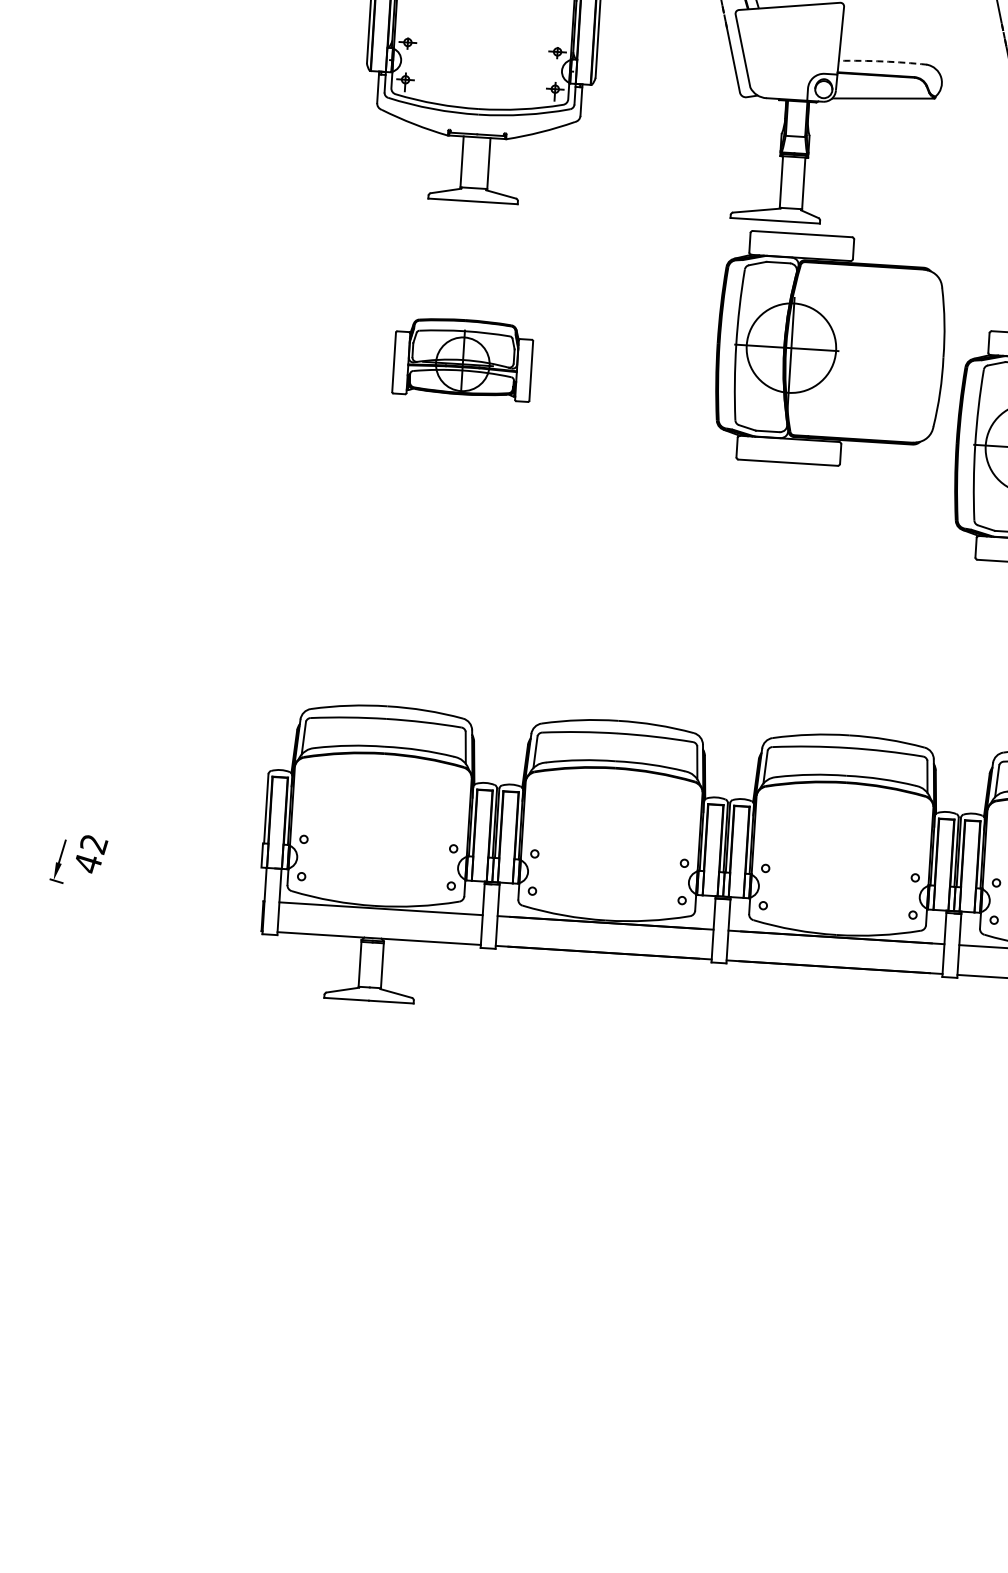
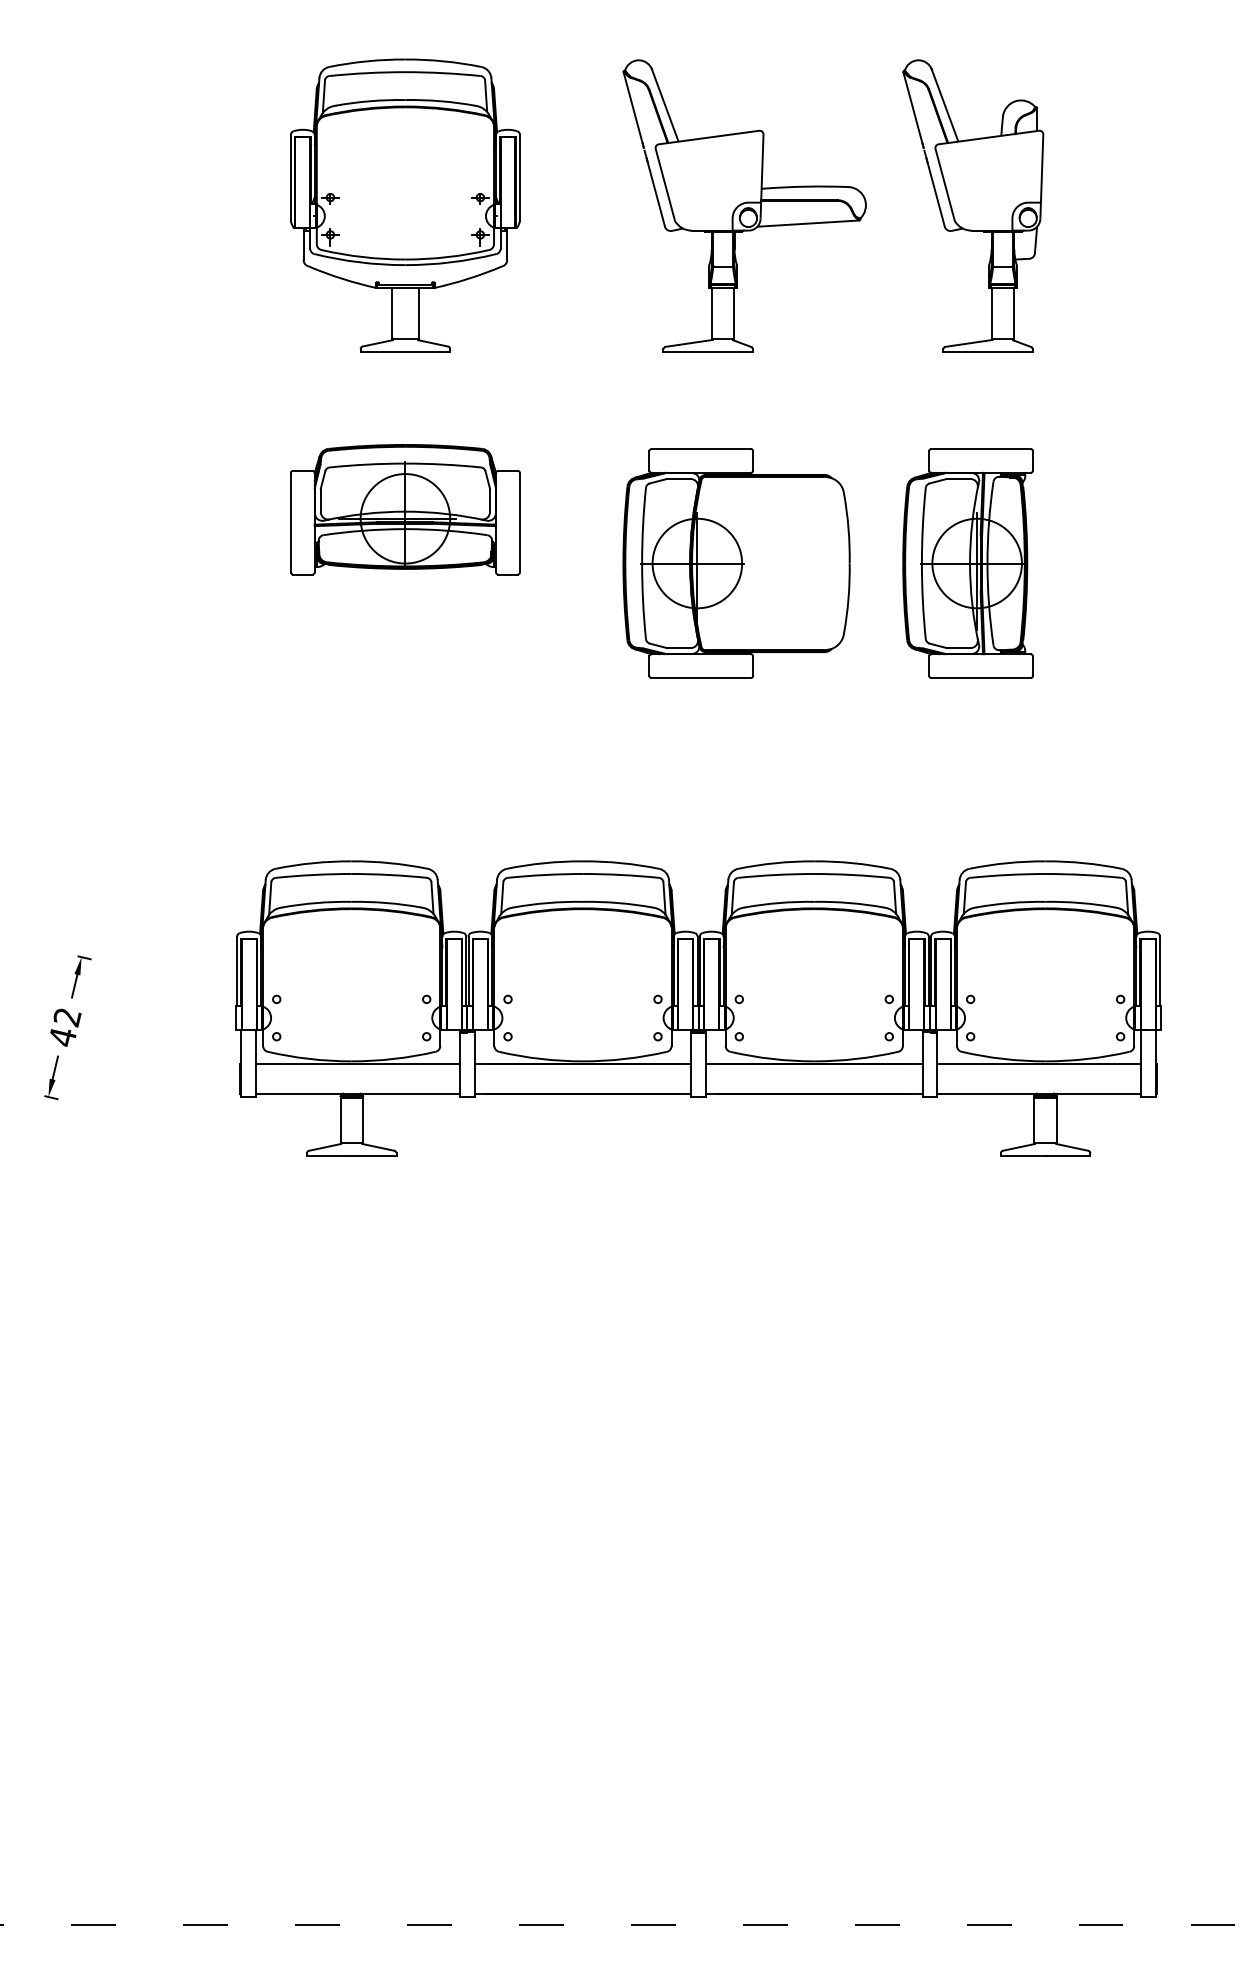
arc: (882, 61) -> (805, 186), dashed -> solid
part: (830, 350) -> (736, 563), moved
part: (463, 358) -> (405, 509), size x1.67
part: (110, 804) -> (81, 976), added
part: (57, 861) -> (51, 1077), moved

